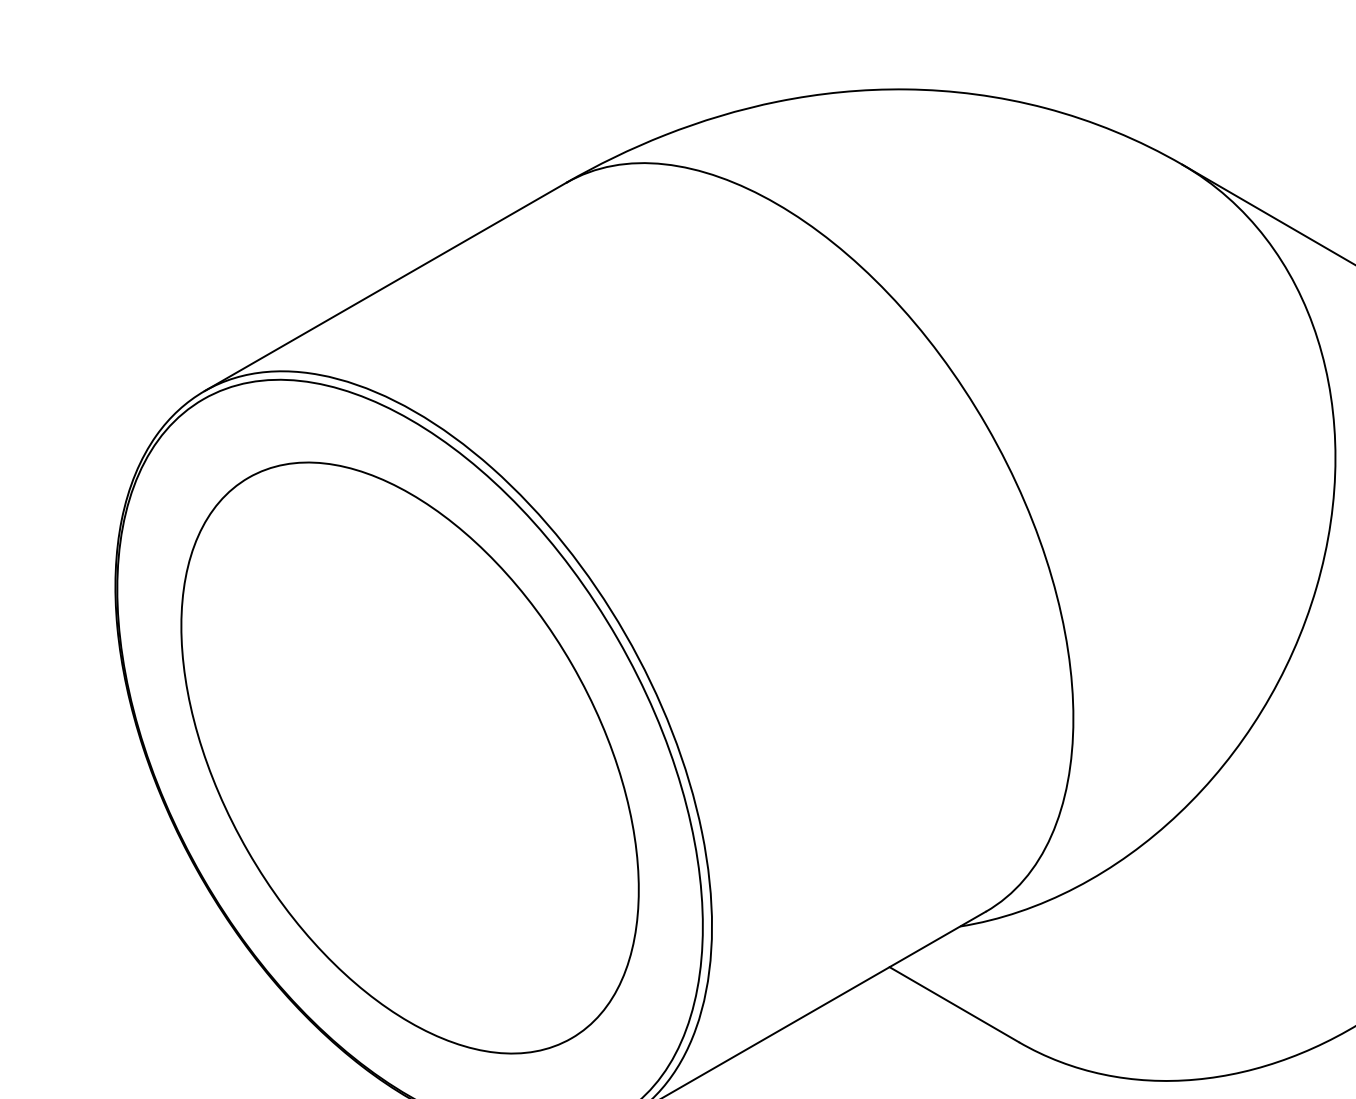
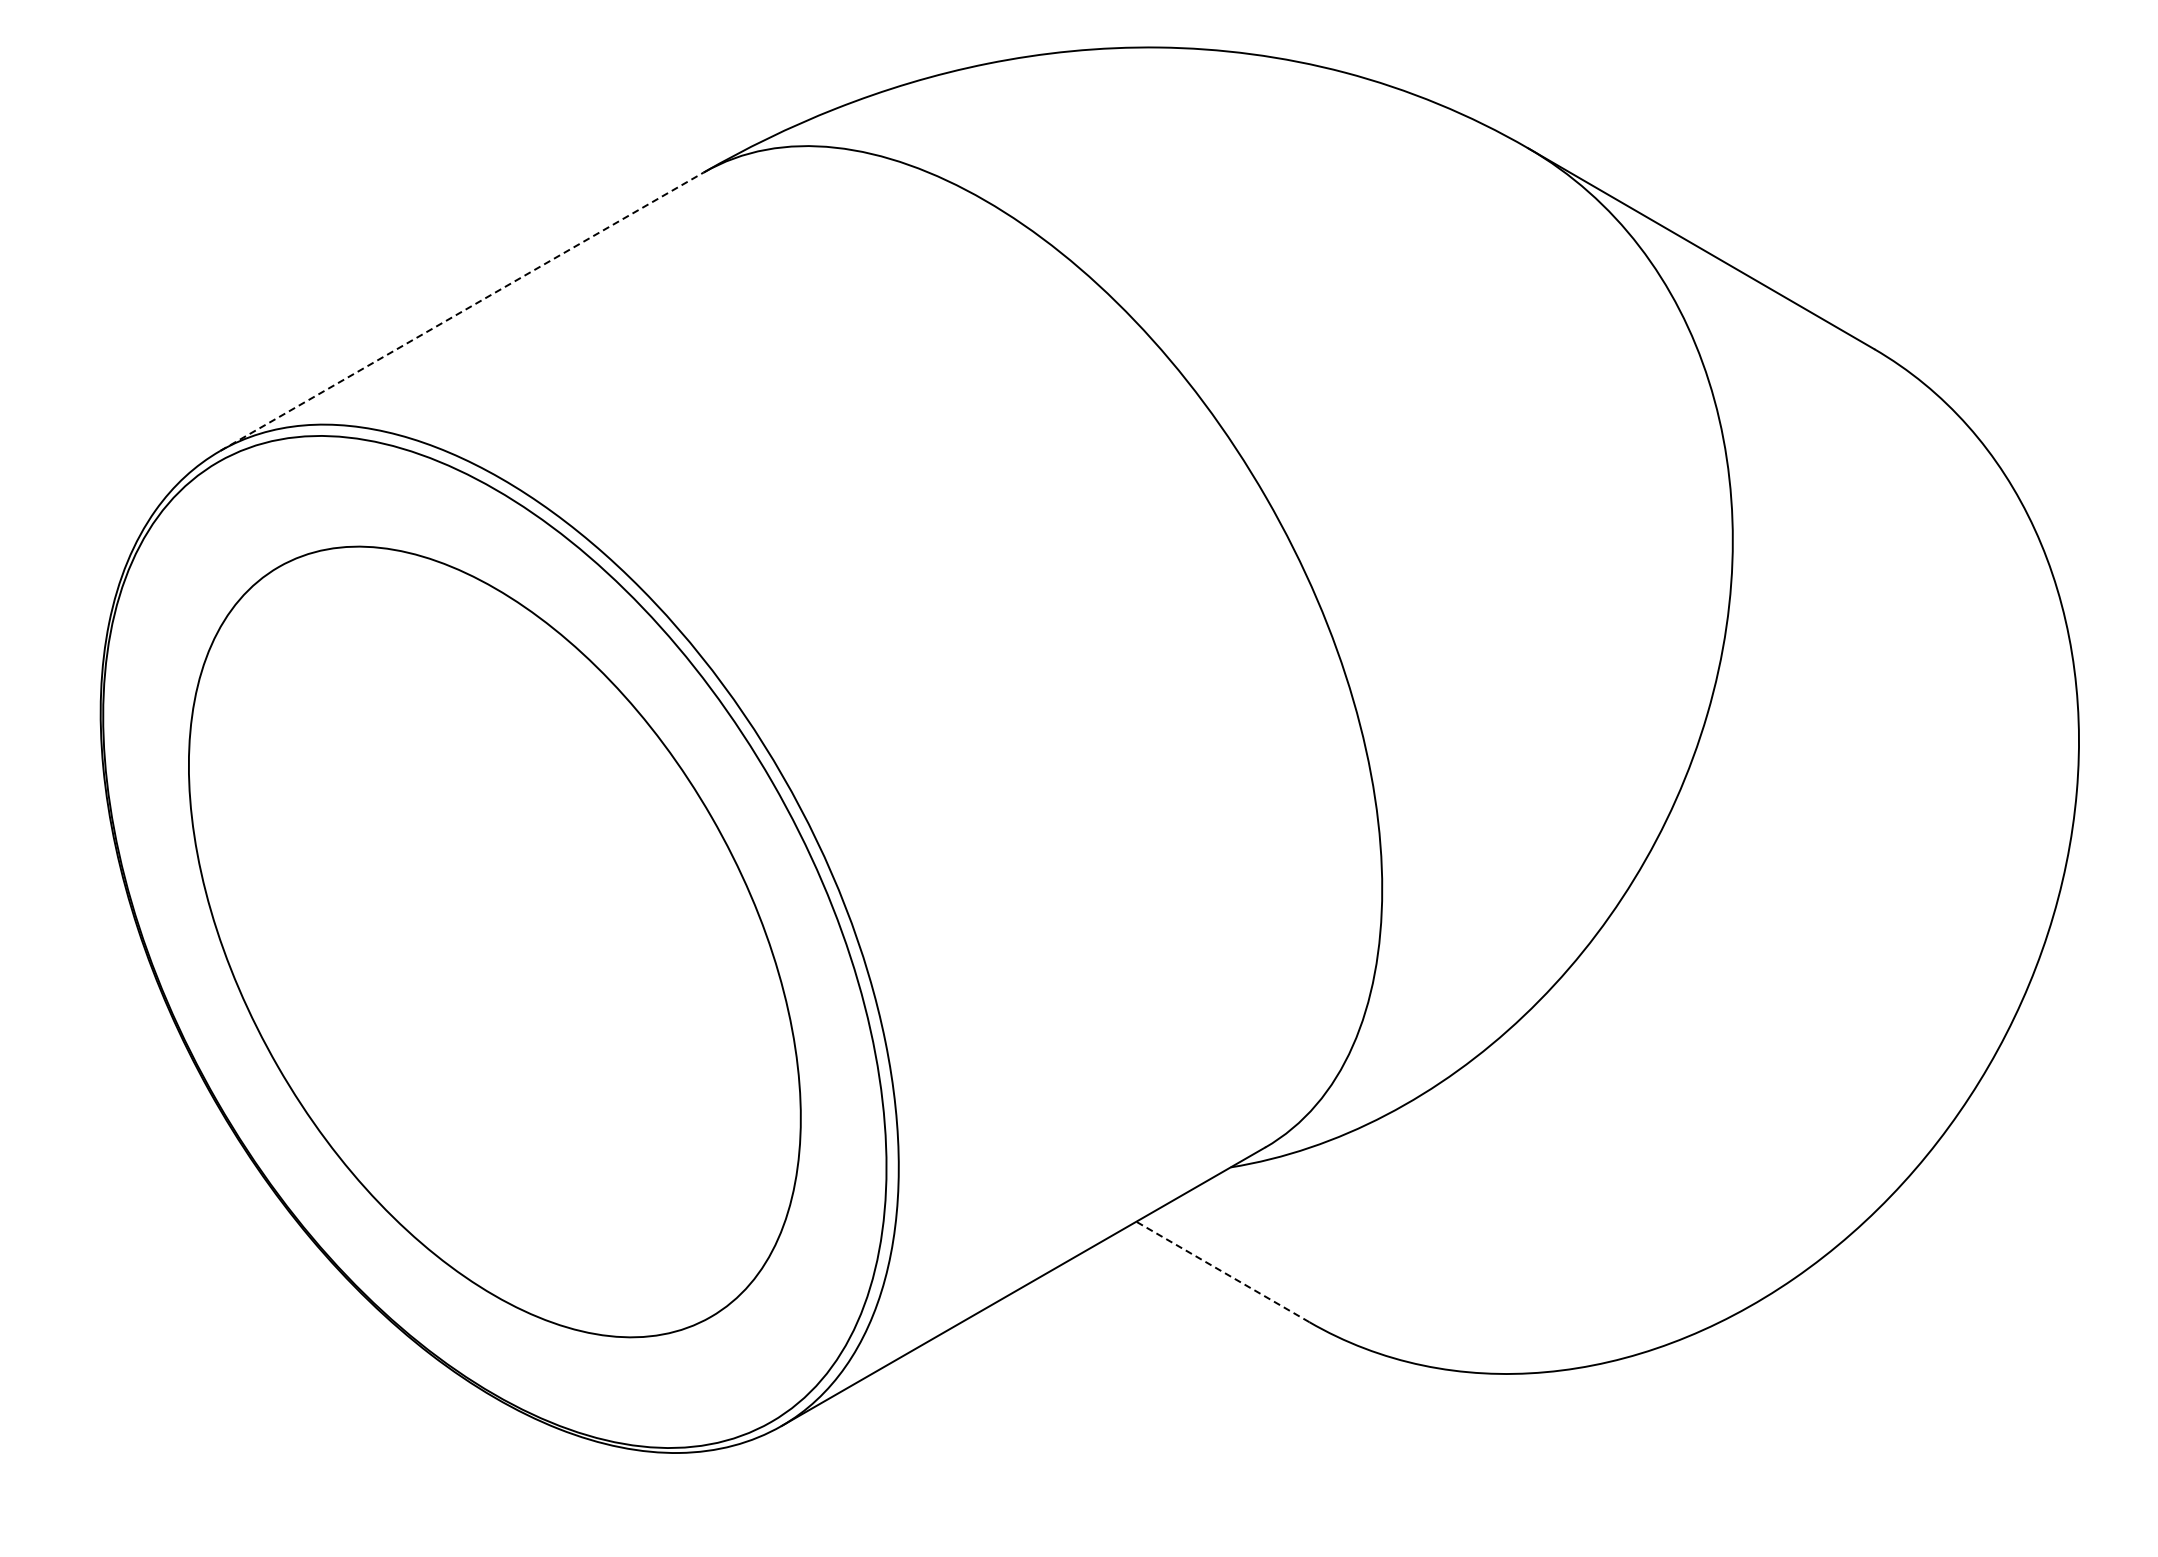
line: (385, 286) -> (461, 311), solid -> dashed
line: (953, 1004) -> (1222, 1271), solid -> dashed

